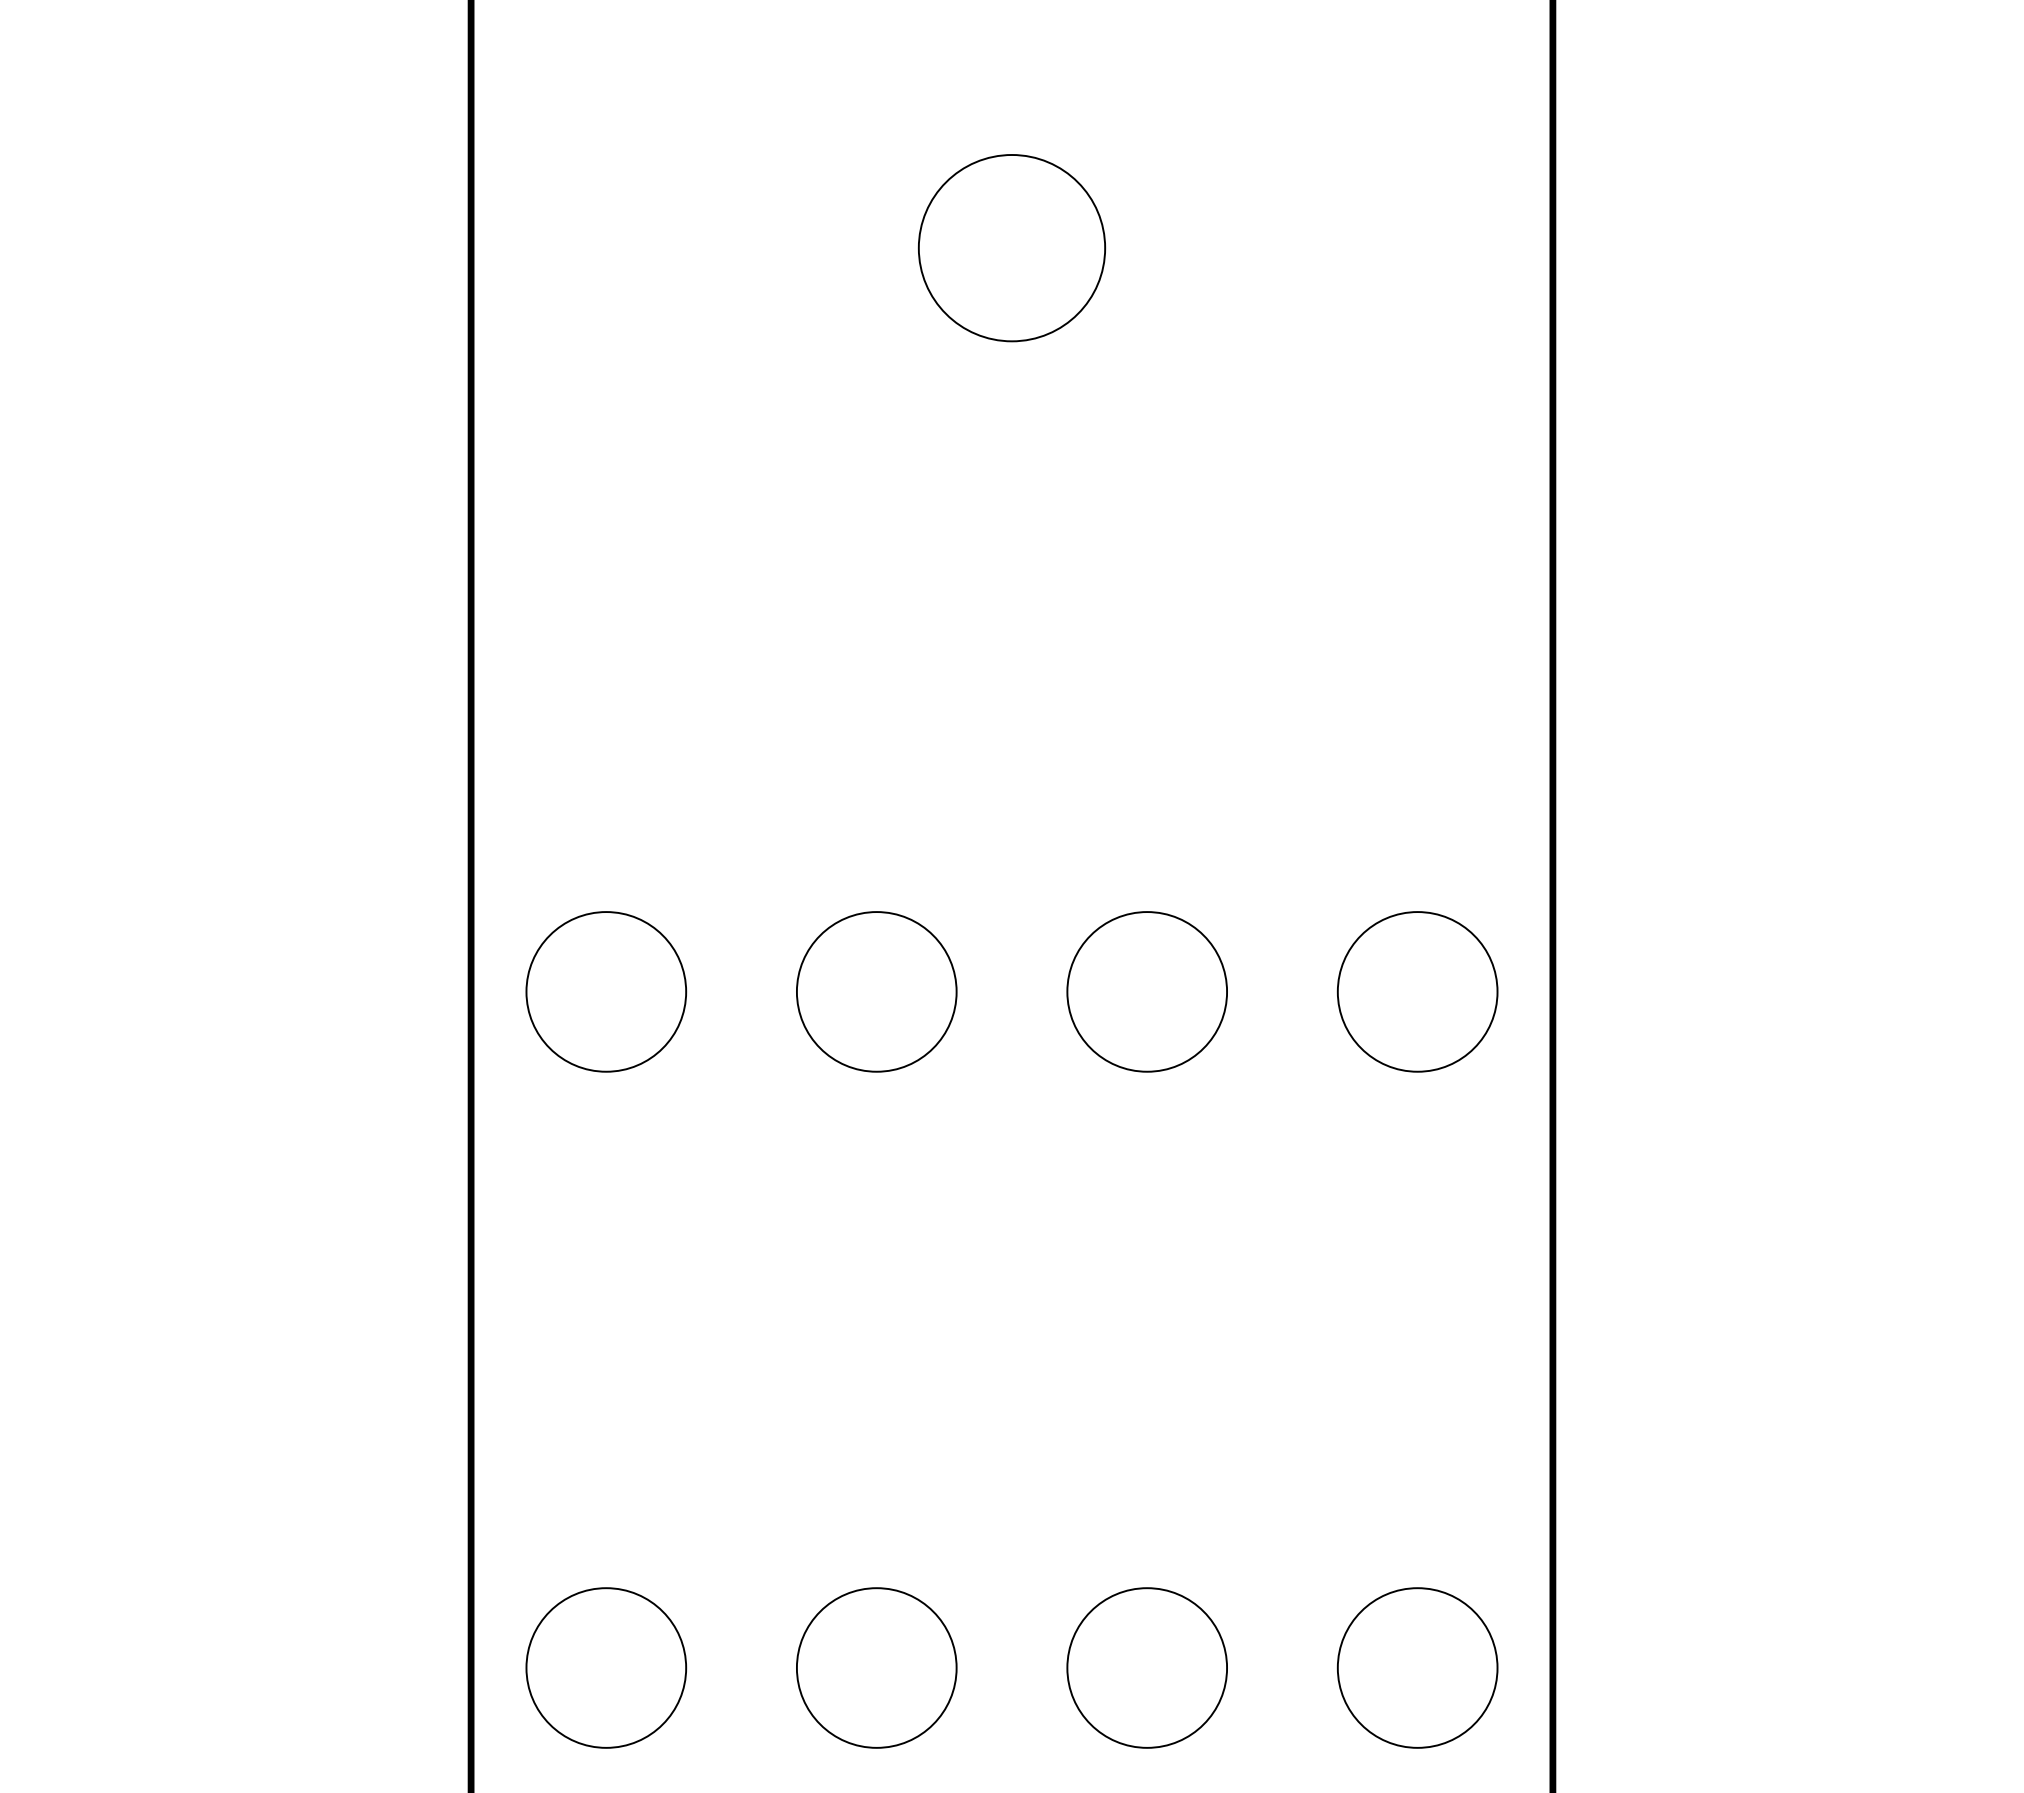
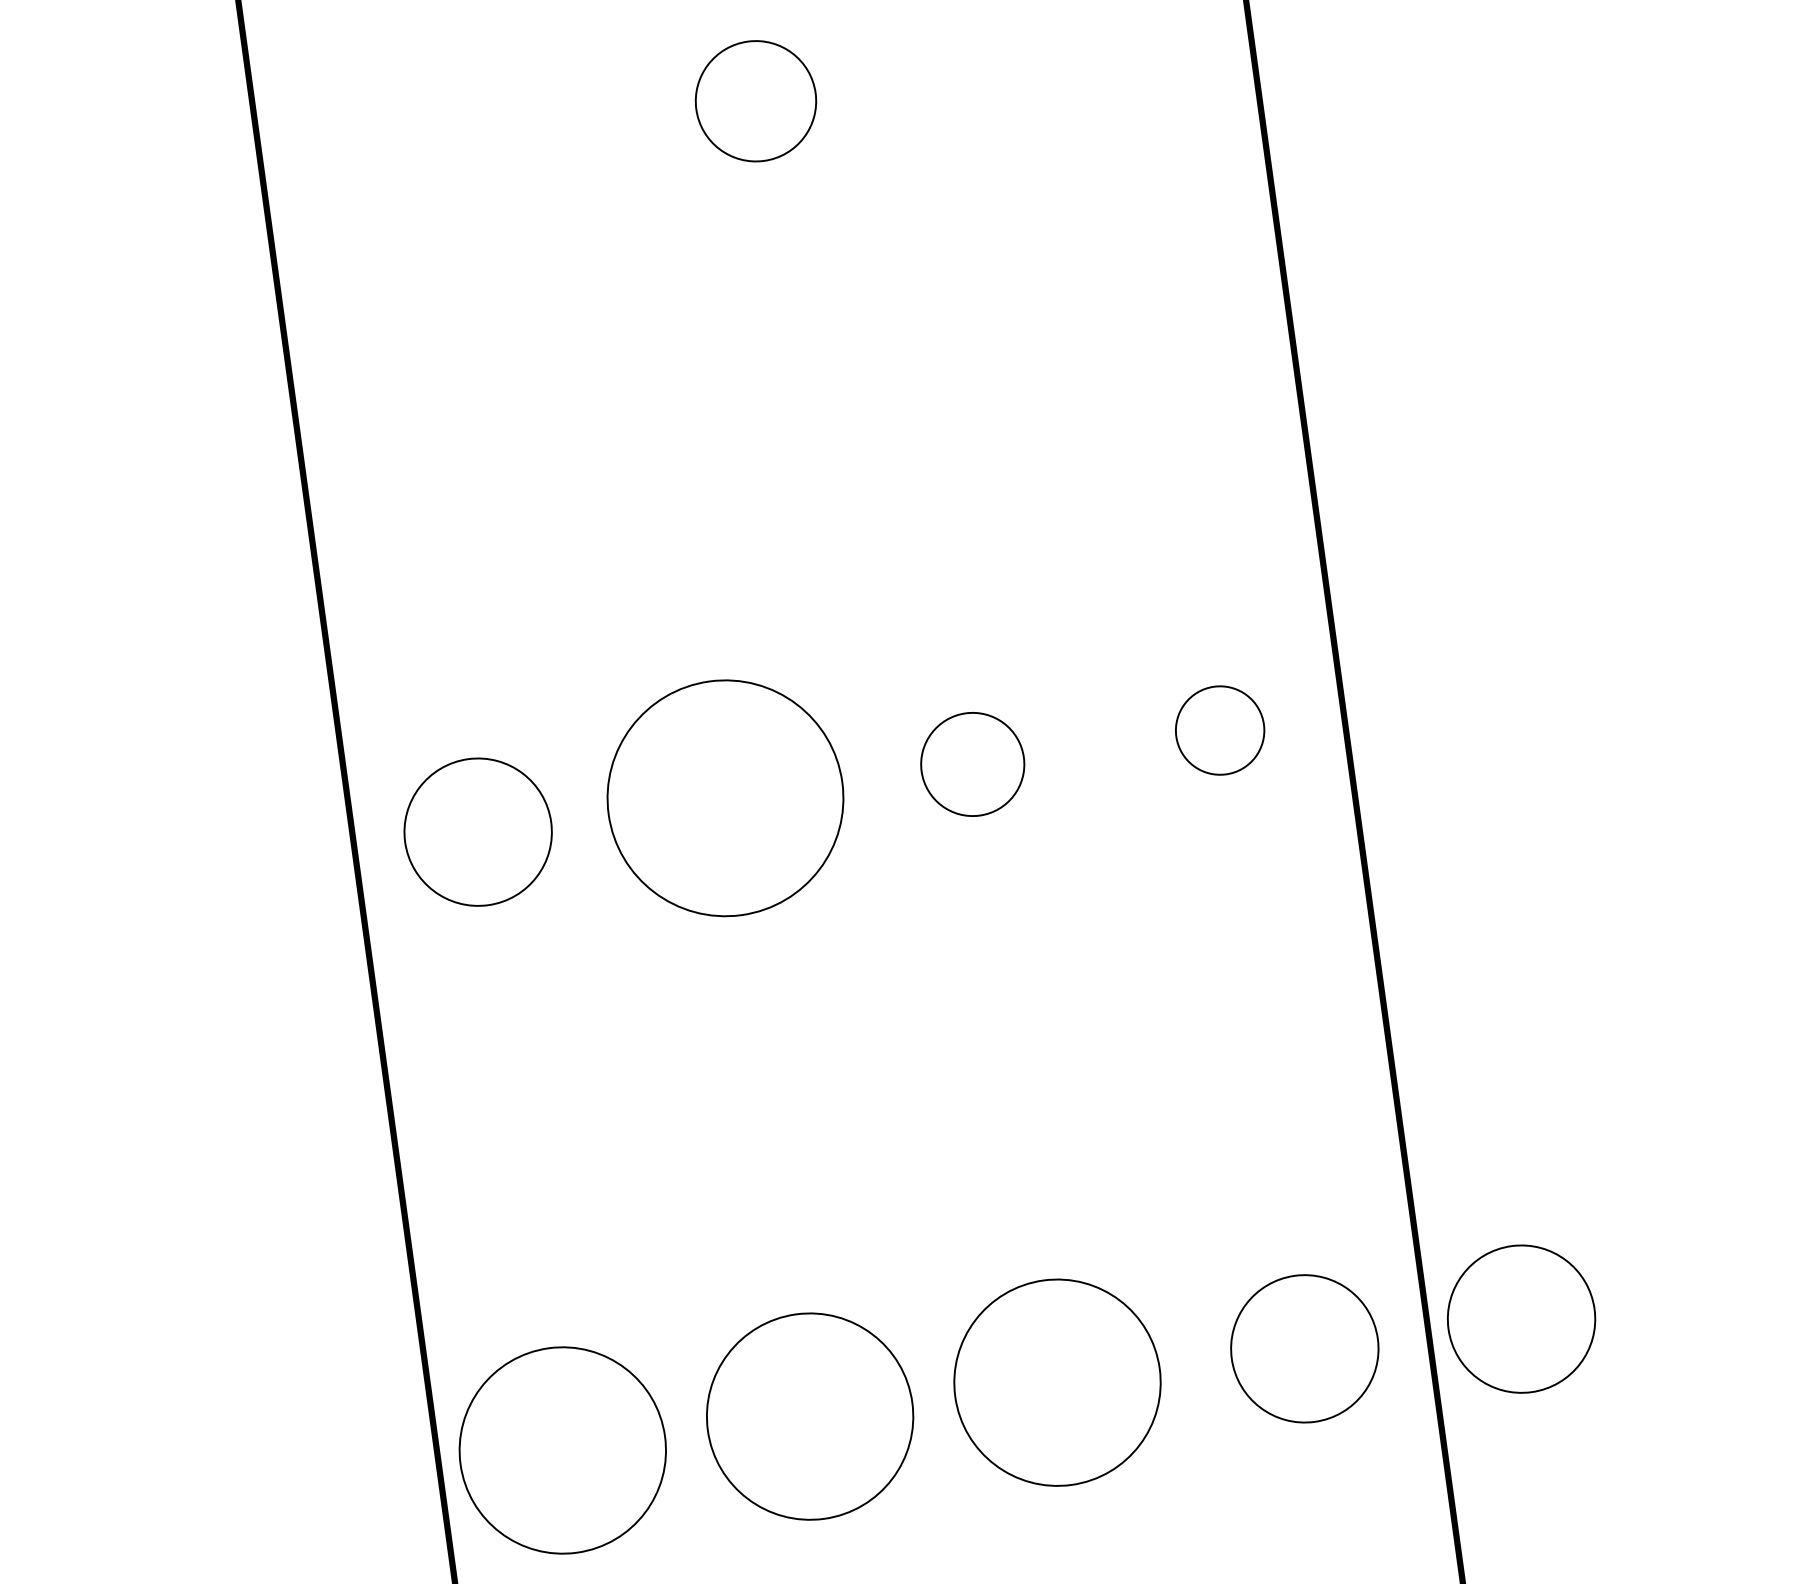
circle: (1011, 248) -> (755, 101), size x0.7
circle: (876, 991) -> (725, 797), size x1.6
circle: (1146, 991) -> (972, 764), size x0.7
circle: (1417, 991) -> (1219, 730), size x0.6
circle: (606, 1667) -> (562, 1449), size x1.4
circle: (876, 1667) -> (809, 1416), size x1.4
circle: (1147, 1667) -> (1057, 1382), size x1.4
circle: (1654, 1667) -> (1521, 1318), added

